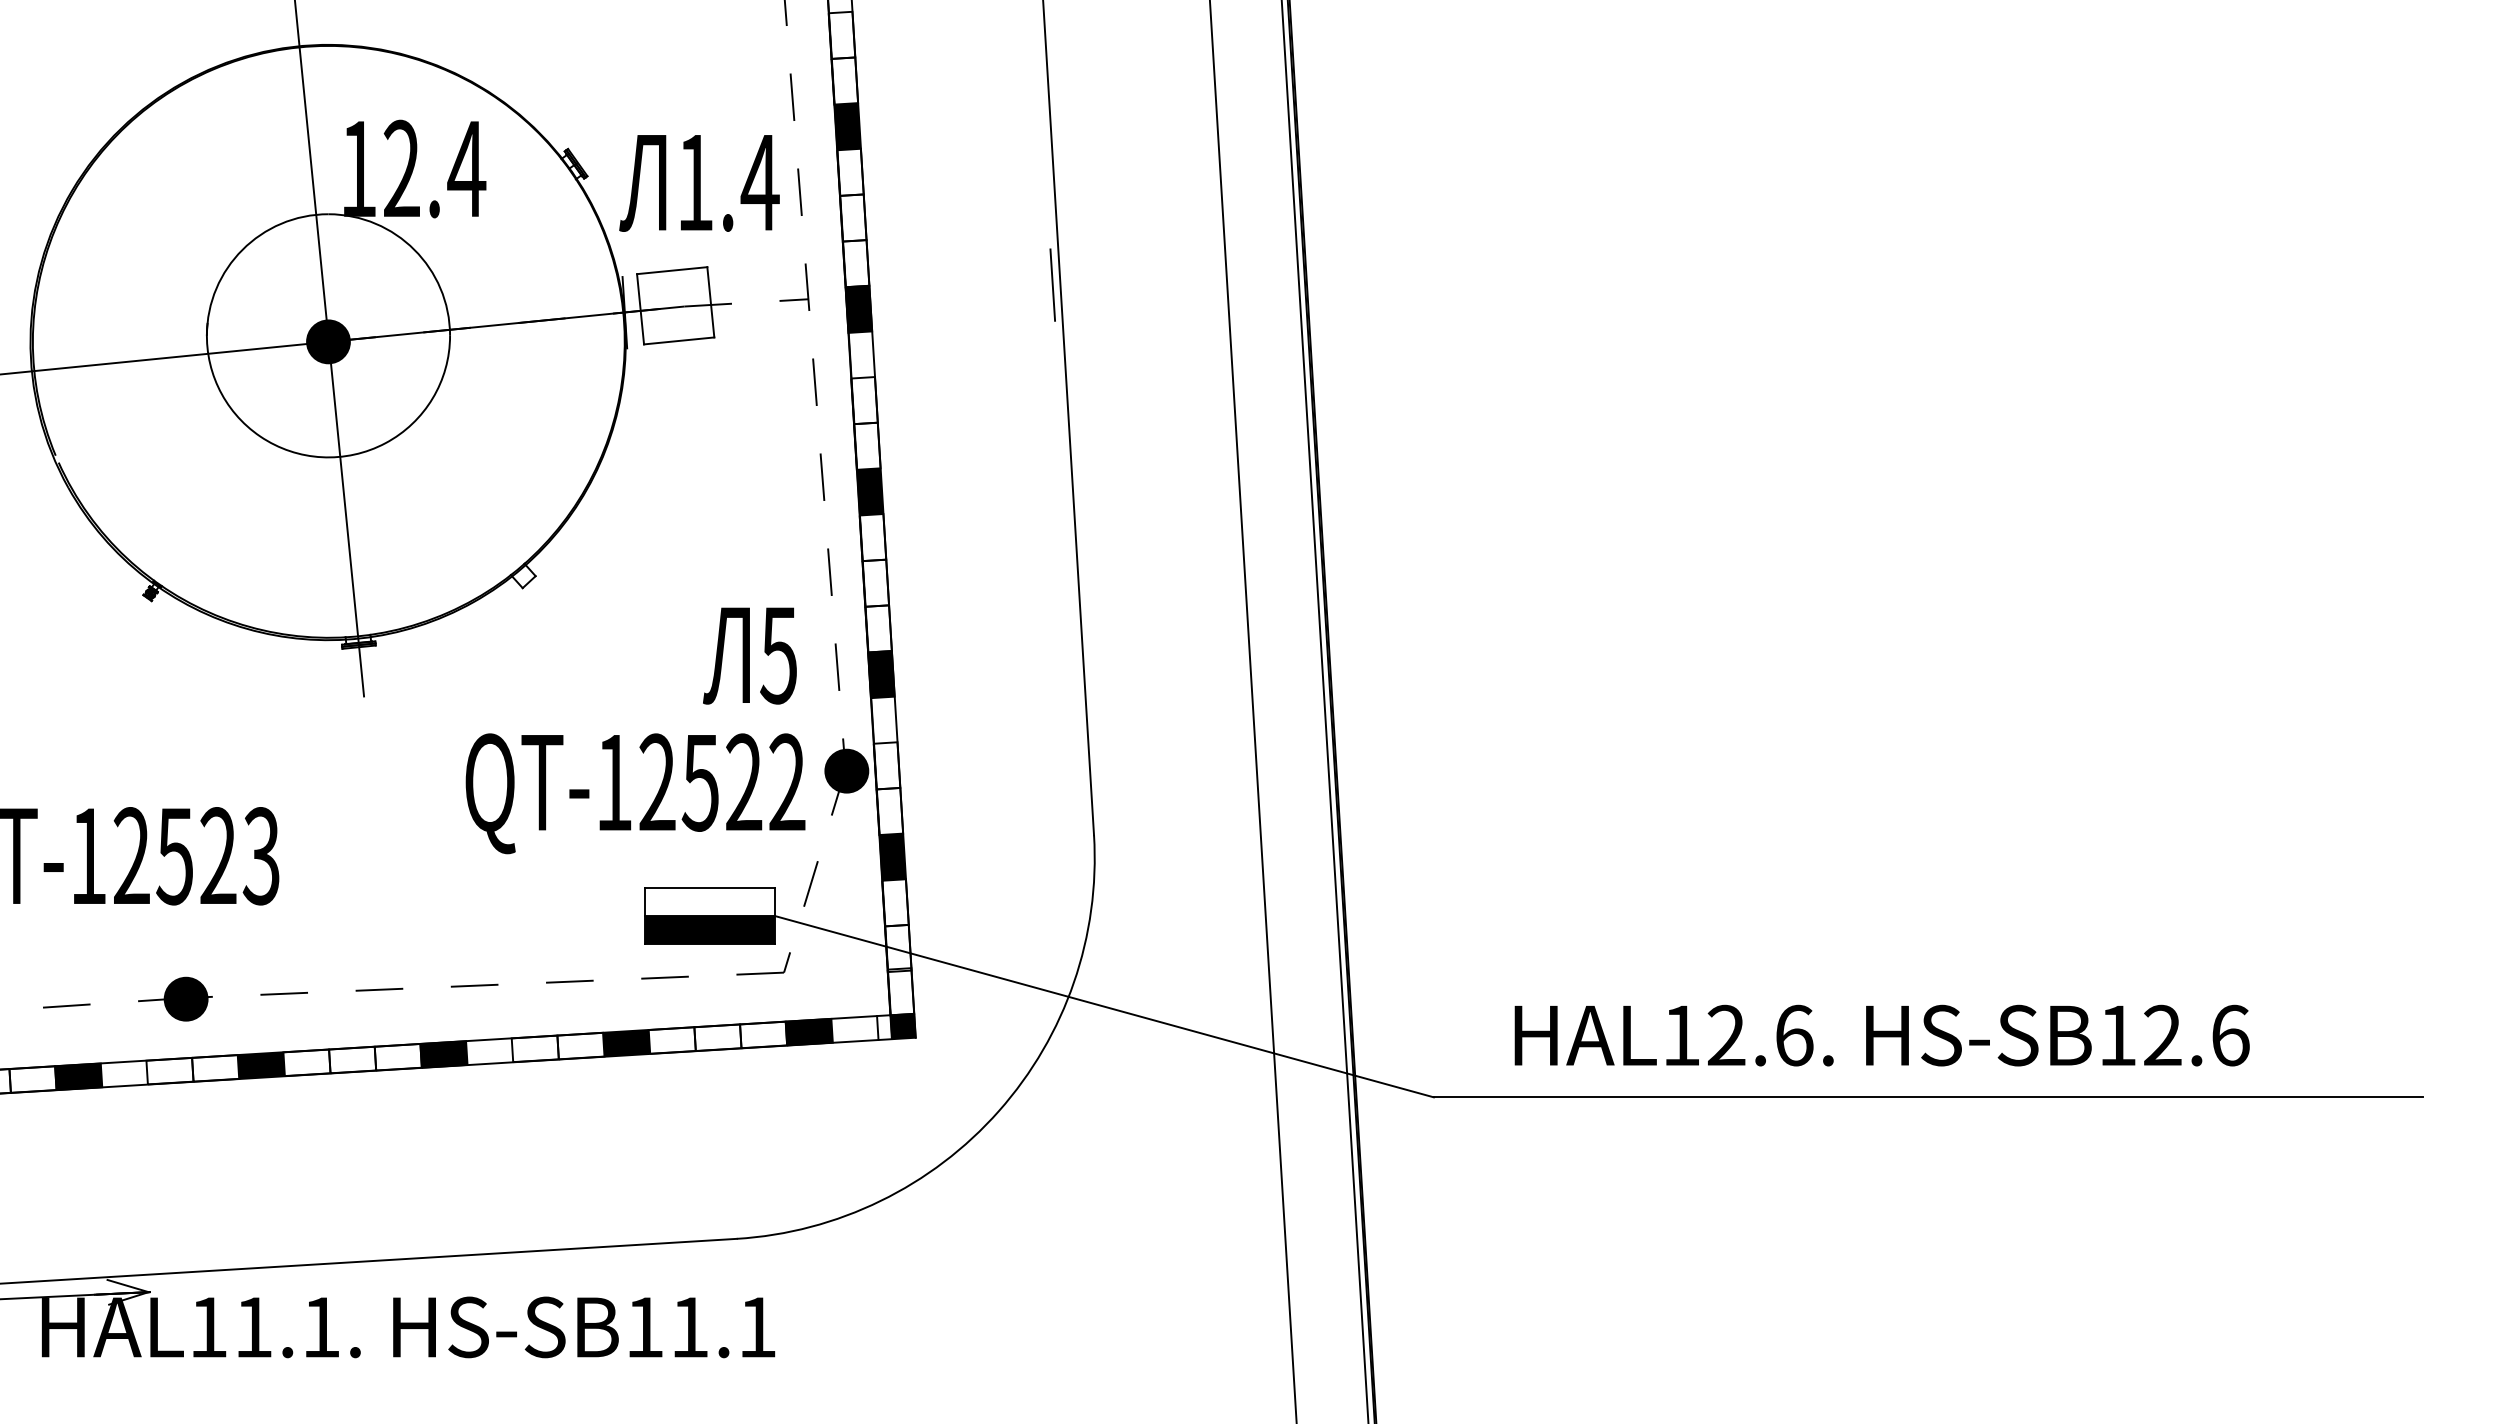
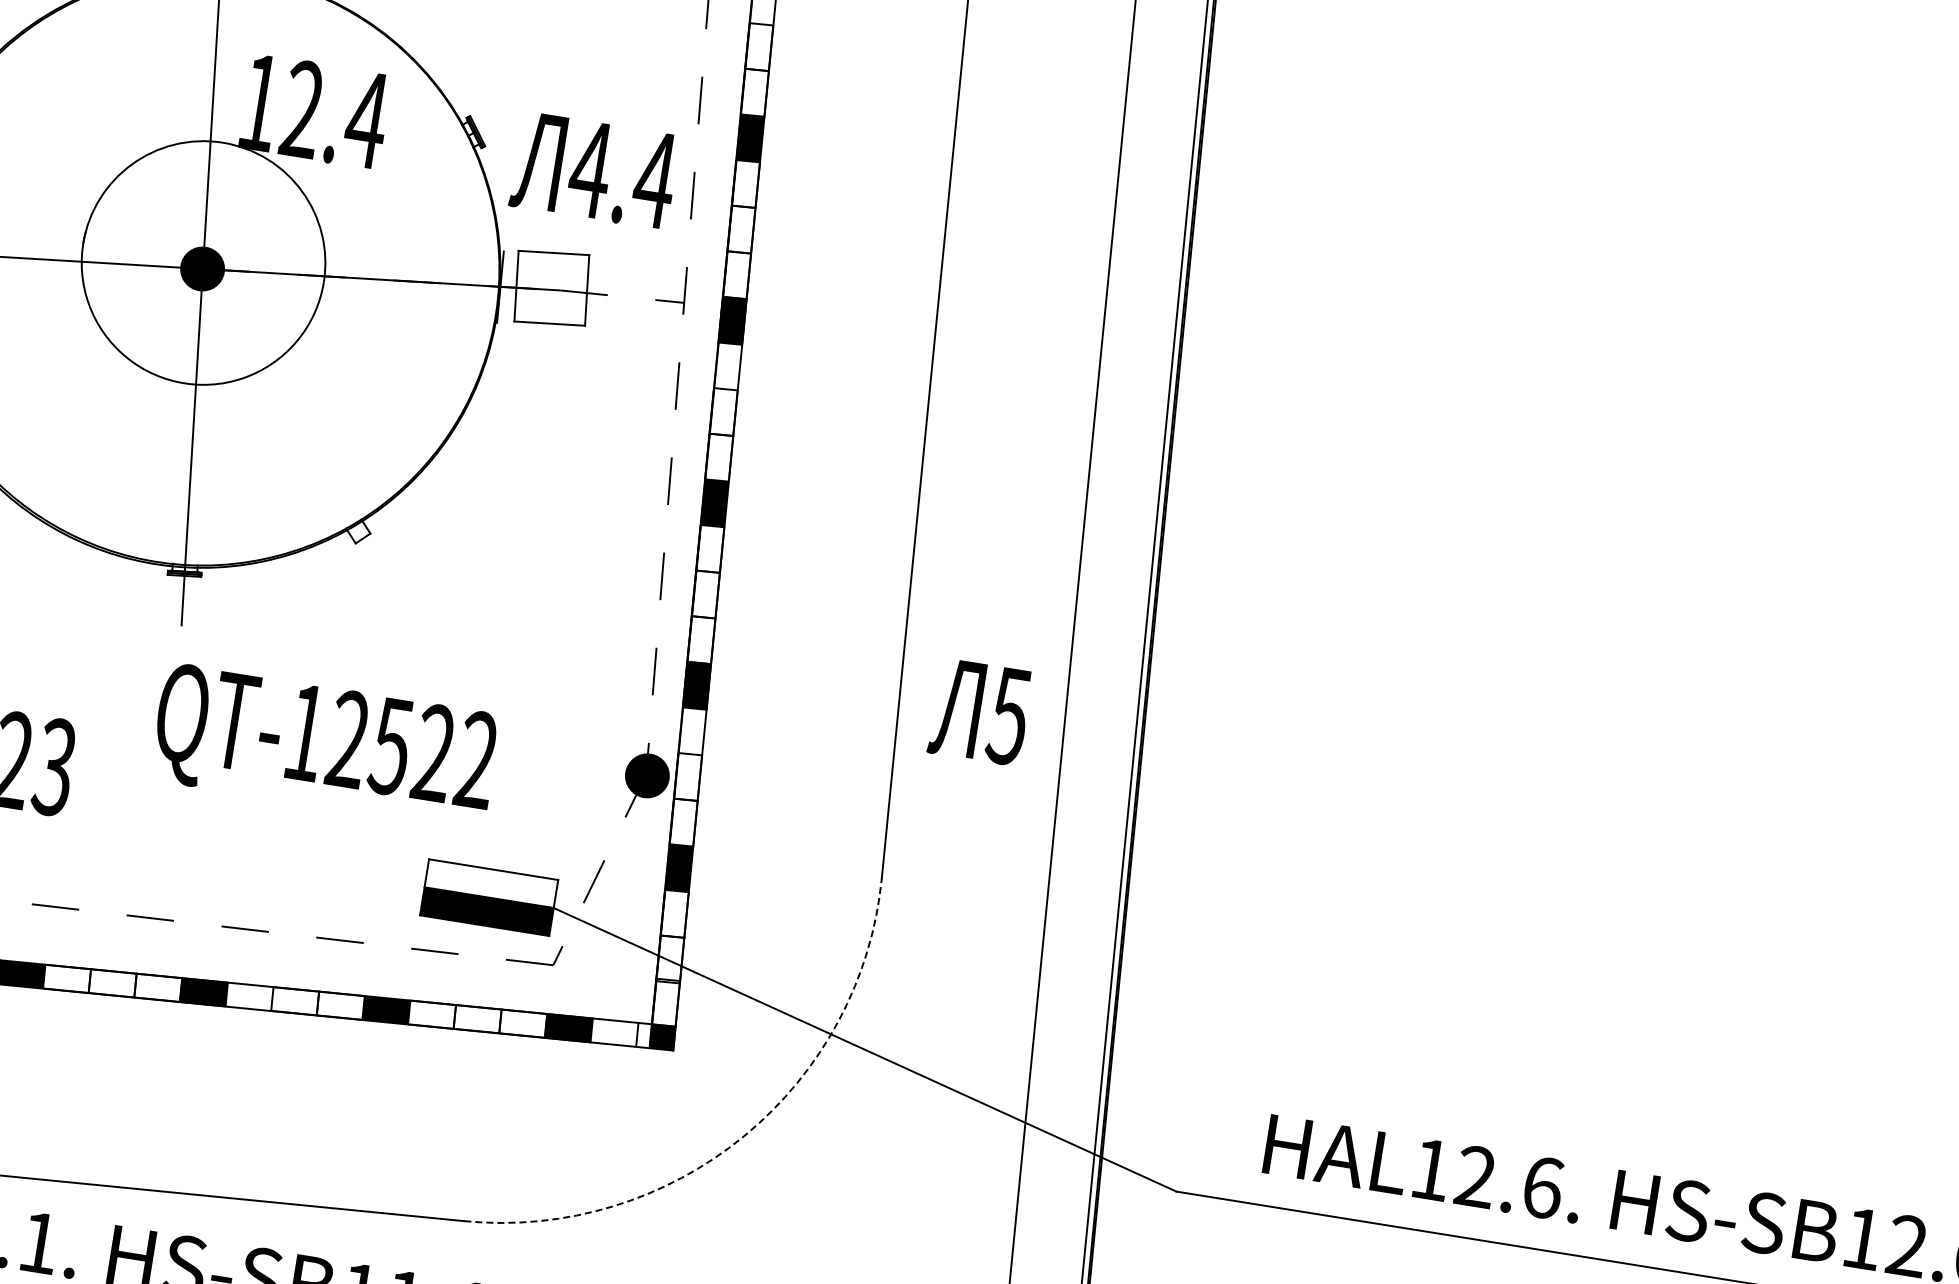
text: (694, 182) -> (589, 169), 1.4 -> 4.4
line: (1052, 284) -> (928, 326), removed
text: (749, 655) -> (980, 711), moved
text: (635, 793) -> (324, 746), moved
arc: (998, 1111) -> (743, 1136), solid -> dashed

